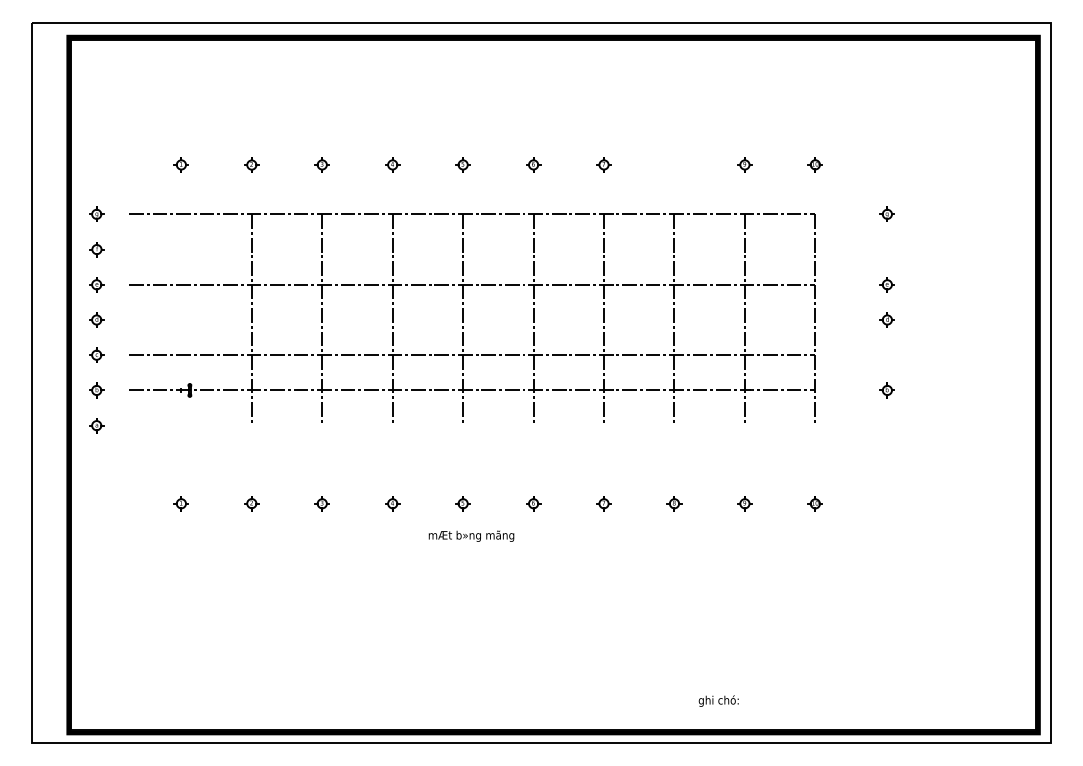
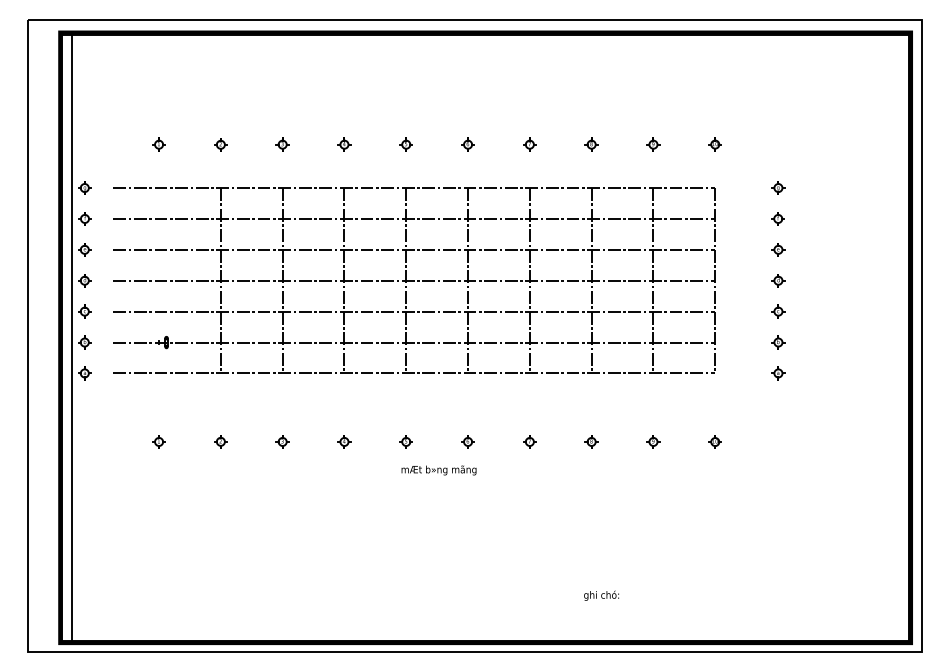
part: (674, 164) -> (591, 144), added
line: (472, 249) -> (414, 218), added
part: (886, 249) -> (777, 218), added
line: (472, 320) -> (414, 281), added
part: (886, 354) -> (777, 310), added
line: (82, 384) -> (72, 337), added
line: (472, 425) -> (414, 373), added
part: (886, 425) -> (777, 373), added
text: (471, 535) -> (439, 469), moved
text: (718, 700) -> (601, 595), moved

